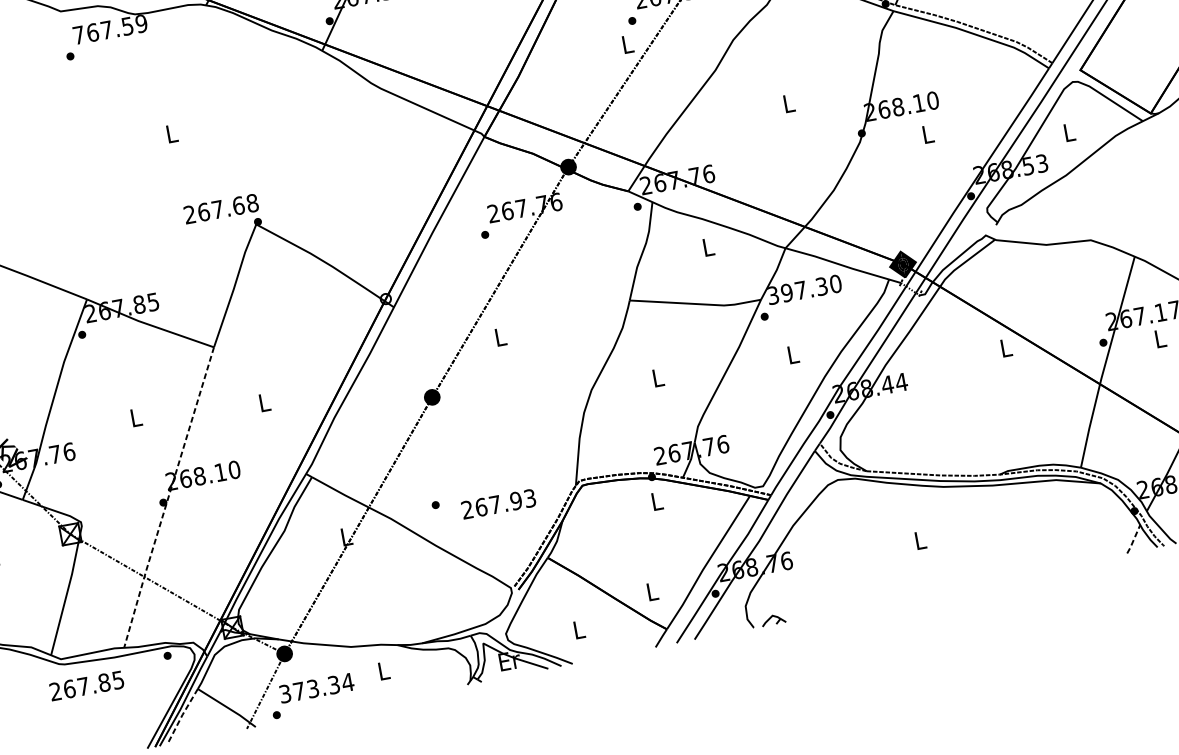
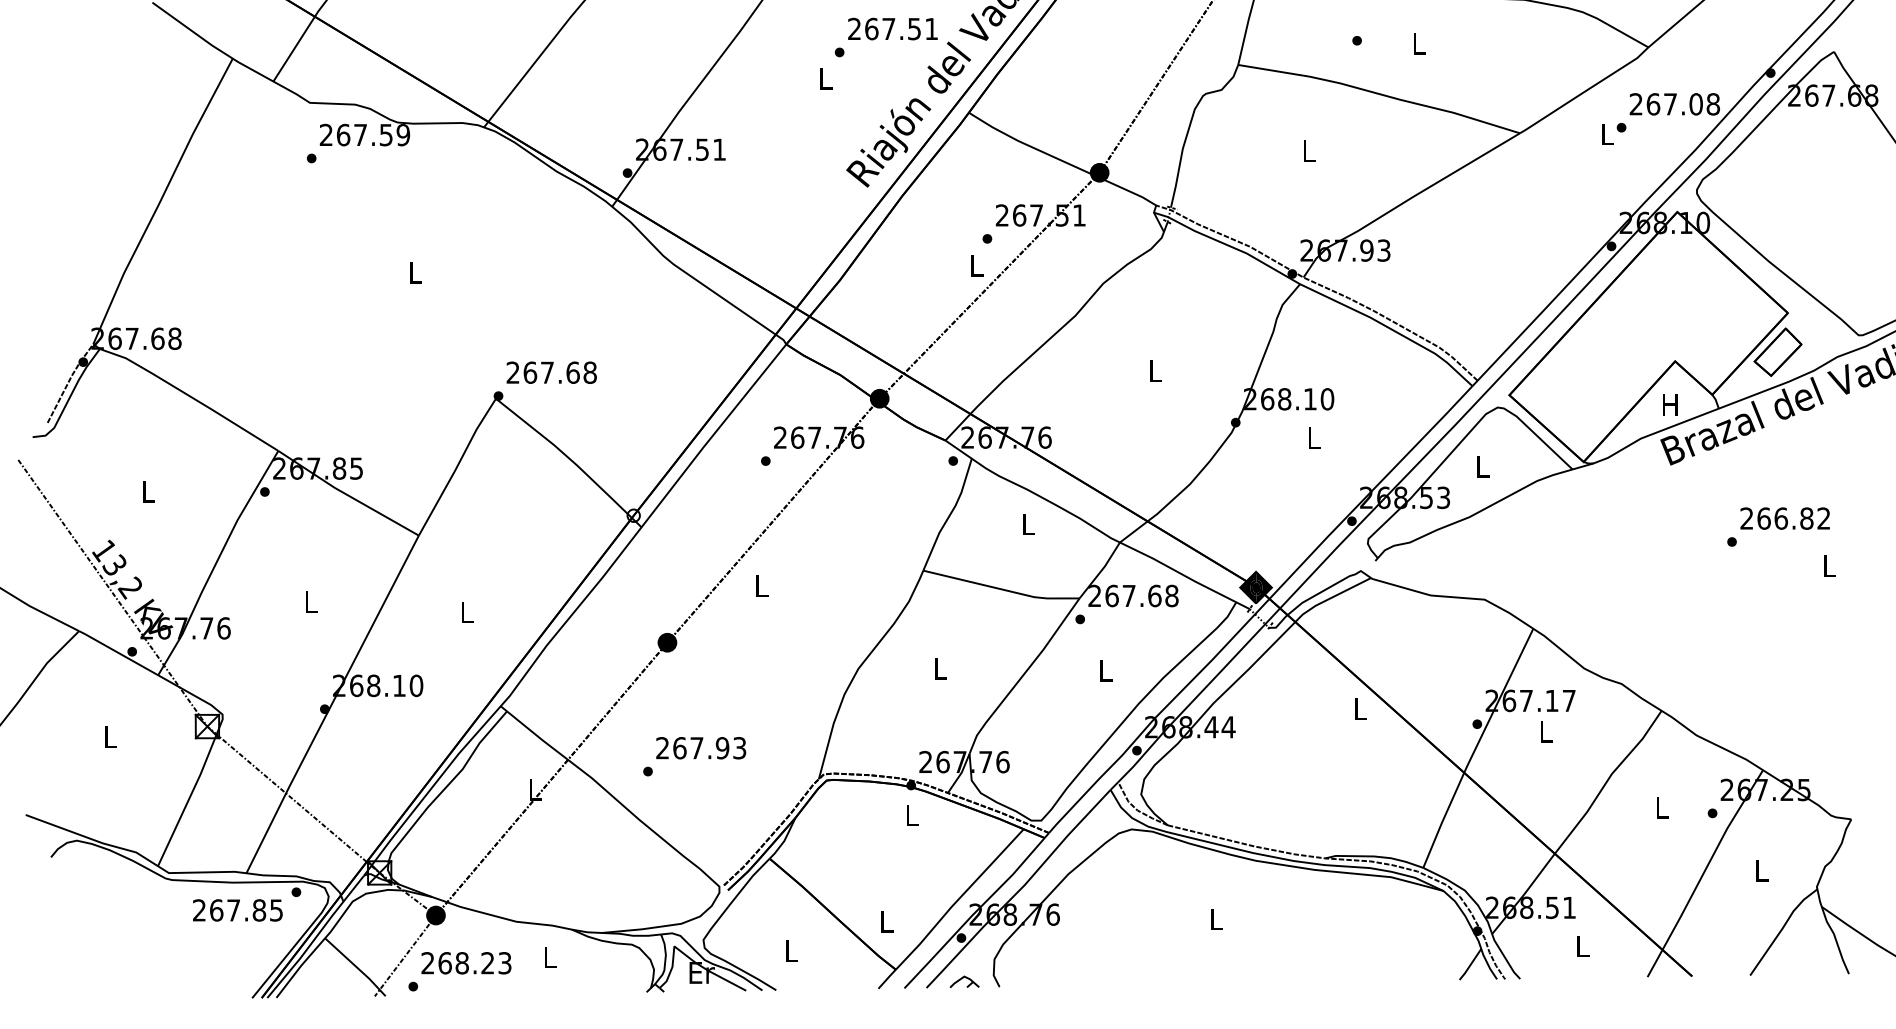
text: (78, 34) -> (325, 134), 767.59 -> 267.59
text: (221, 208) -> (551, 372), moved
text: (804, 289) -> (1133, 595), 397.30 -> 267.68
line: (168, 497) -> (331, 704), dashed -> solid
text: (499, 504) -> (701, 748), moved
line: (1133, 540) -> (1470, 965), dashed -> solid
part: (773, 619) -> (964, 981), moved
text: (86, 686) -> (237, 910), moved
text: (316, 688) -> (466, 963), 373.34 -> 268.23
line: (182, 716) -> (300, 967), dashed -> solid

